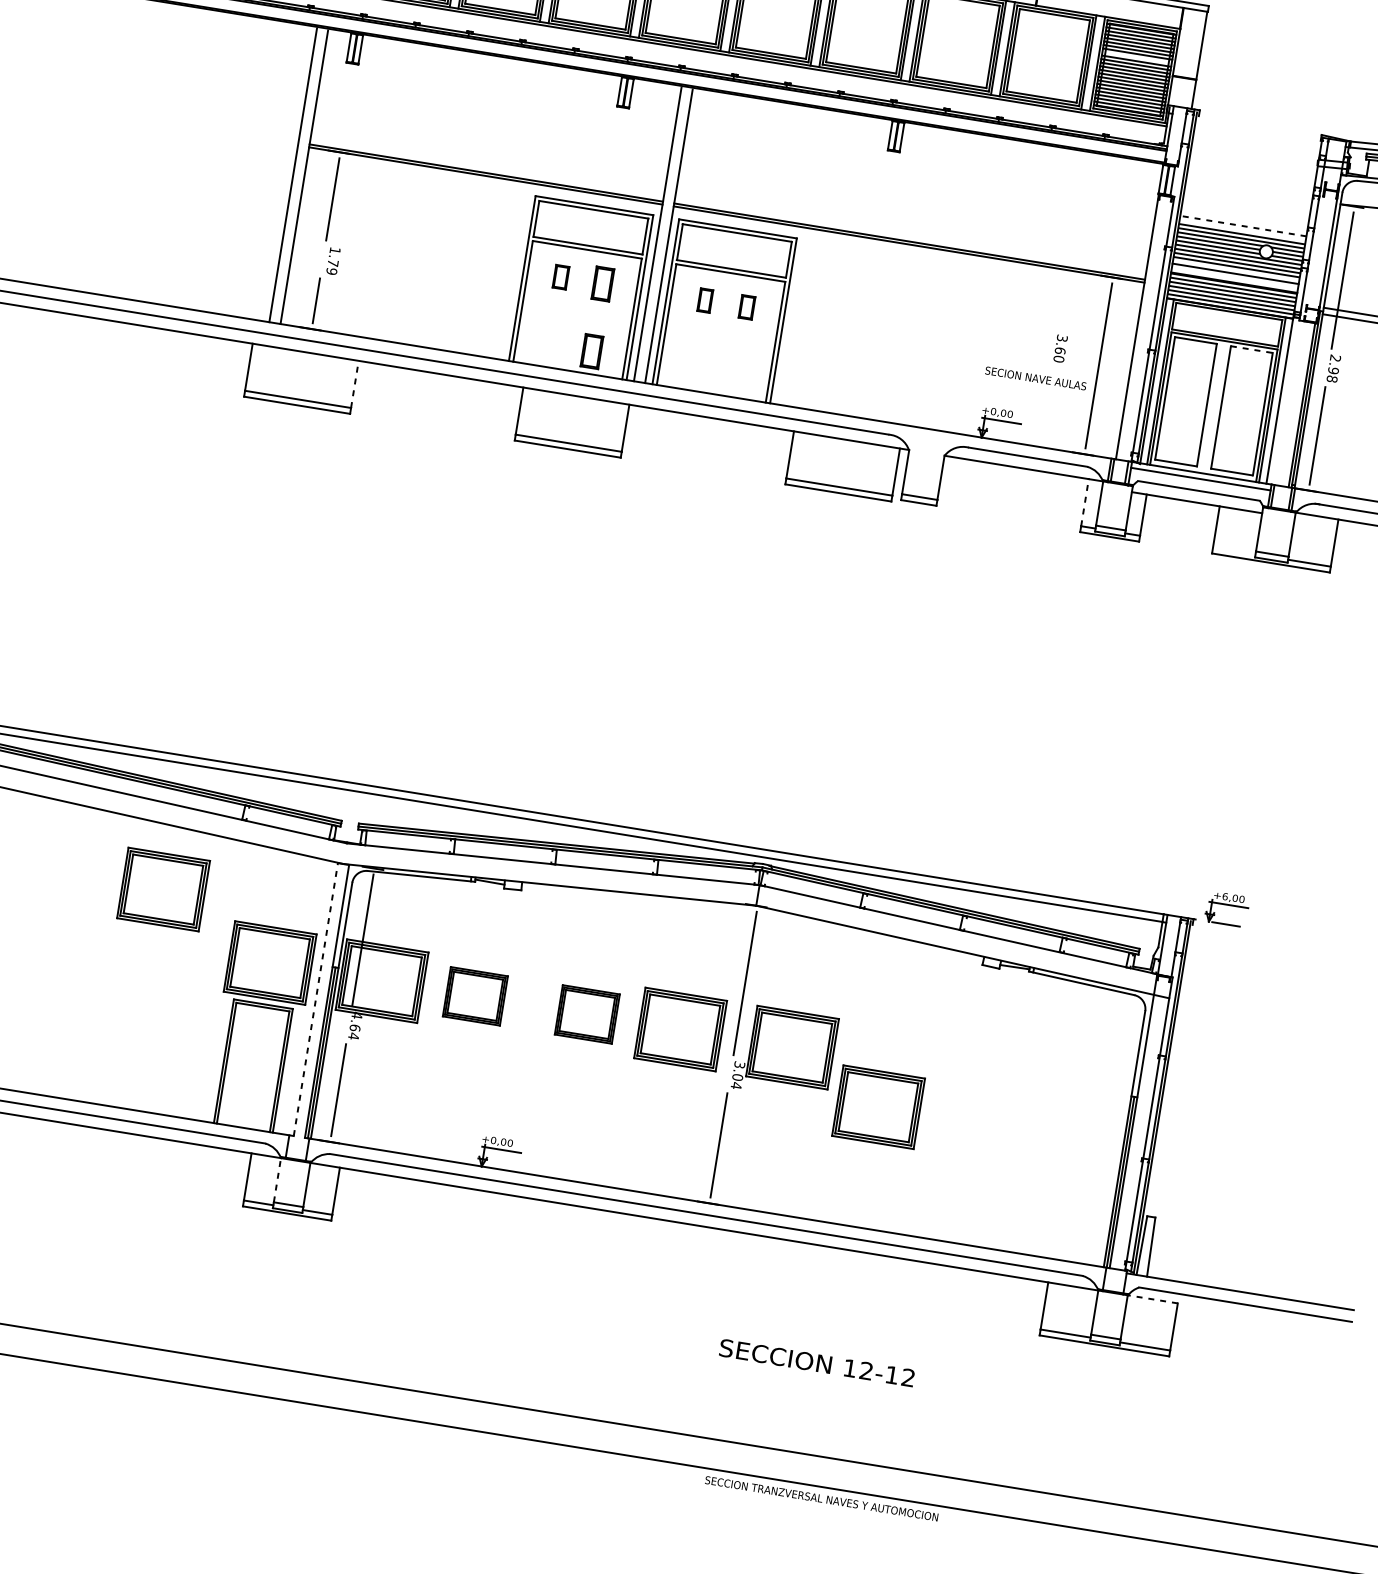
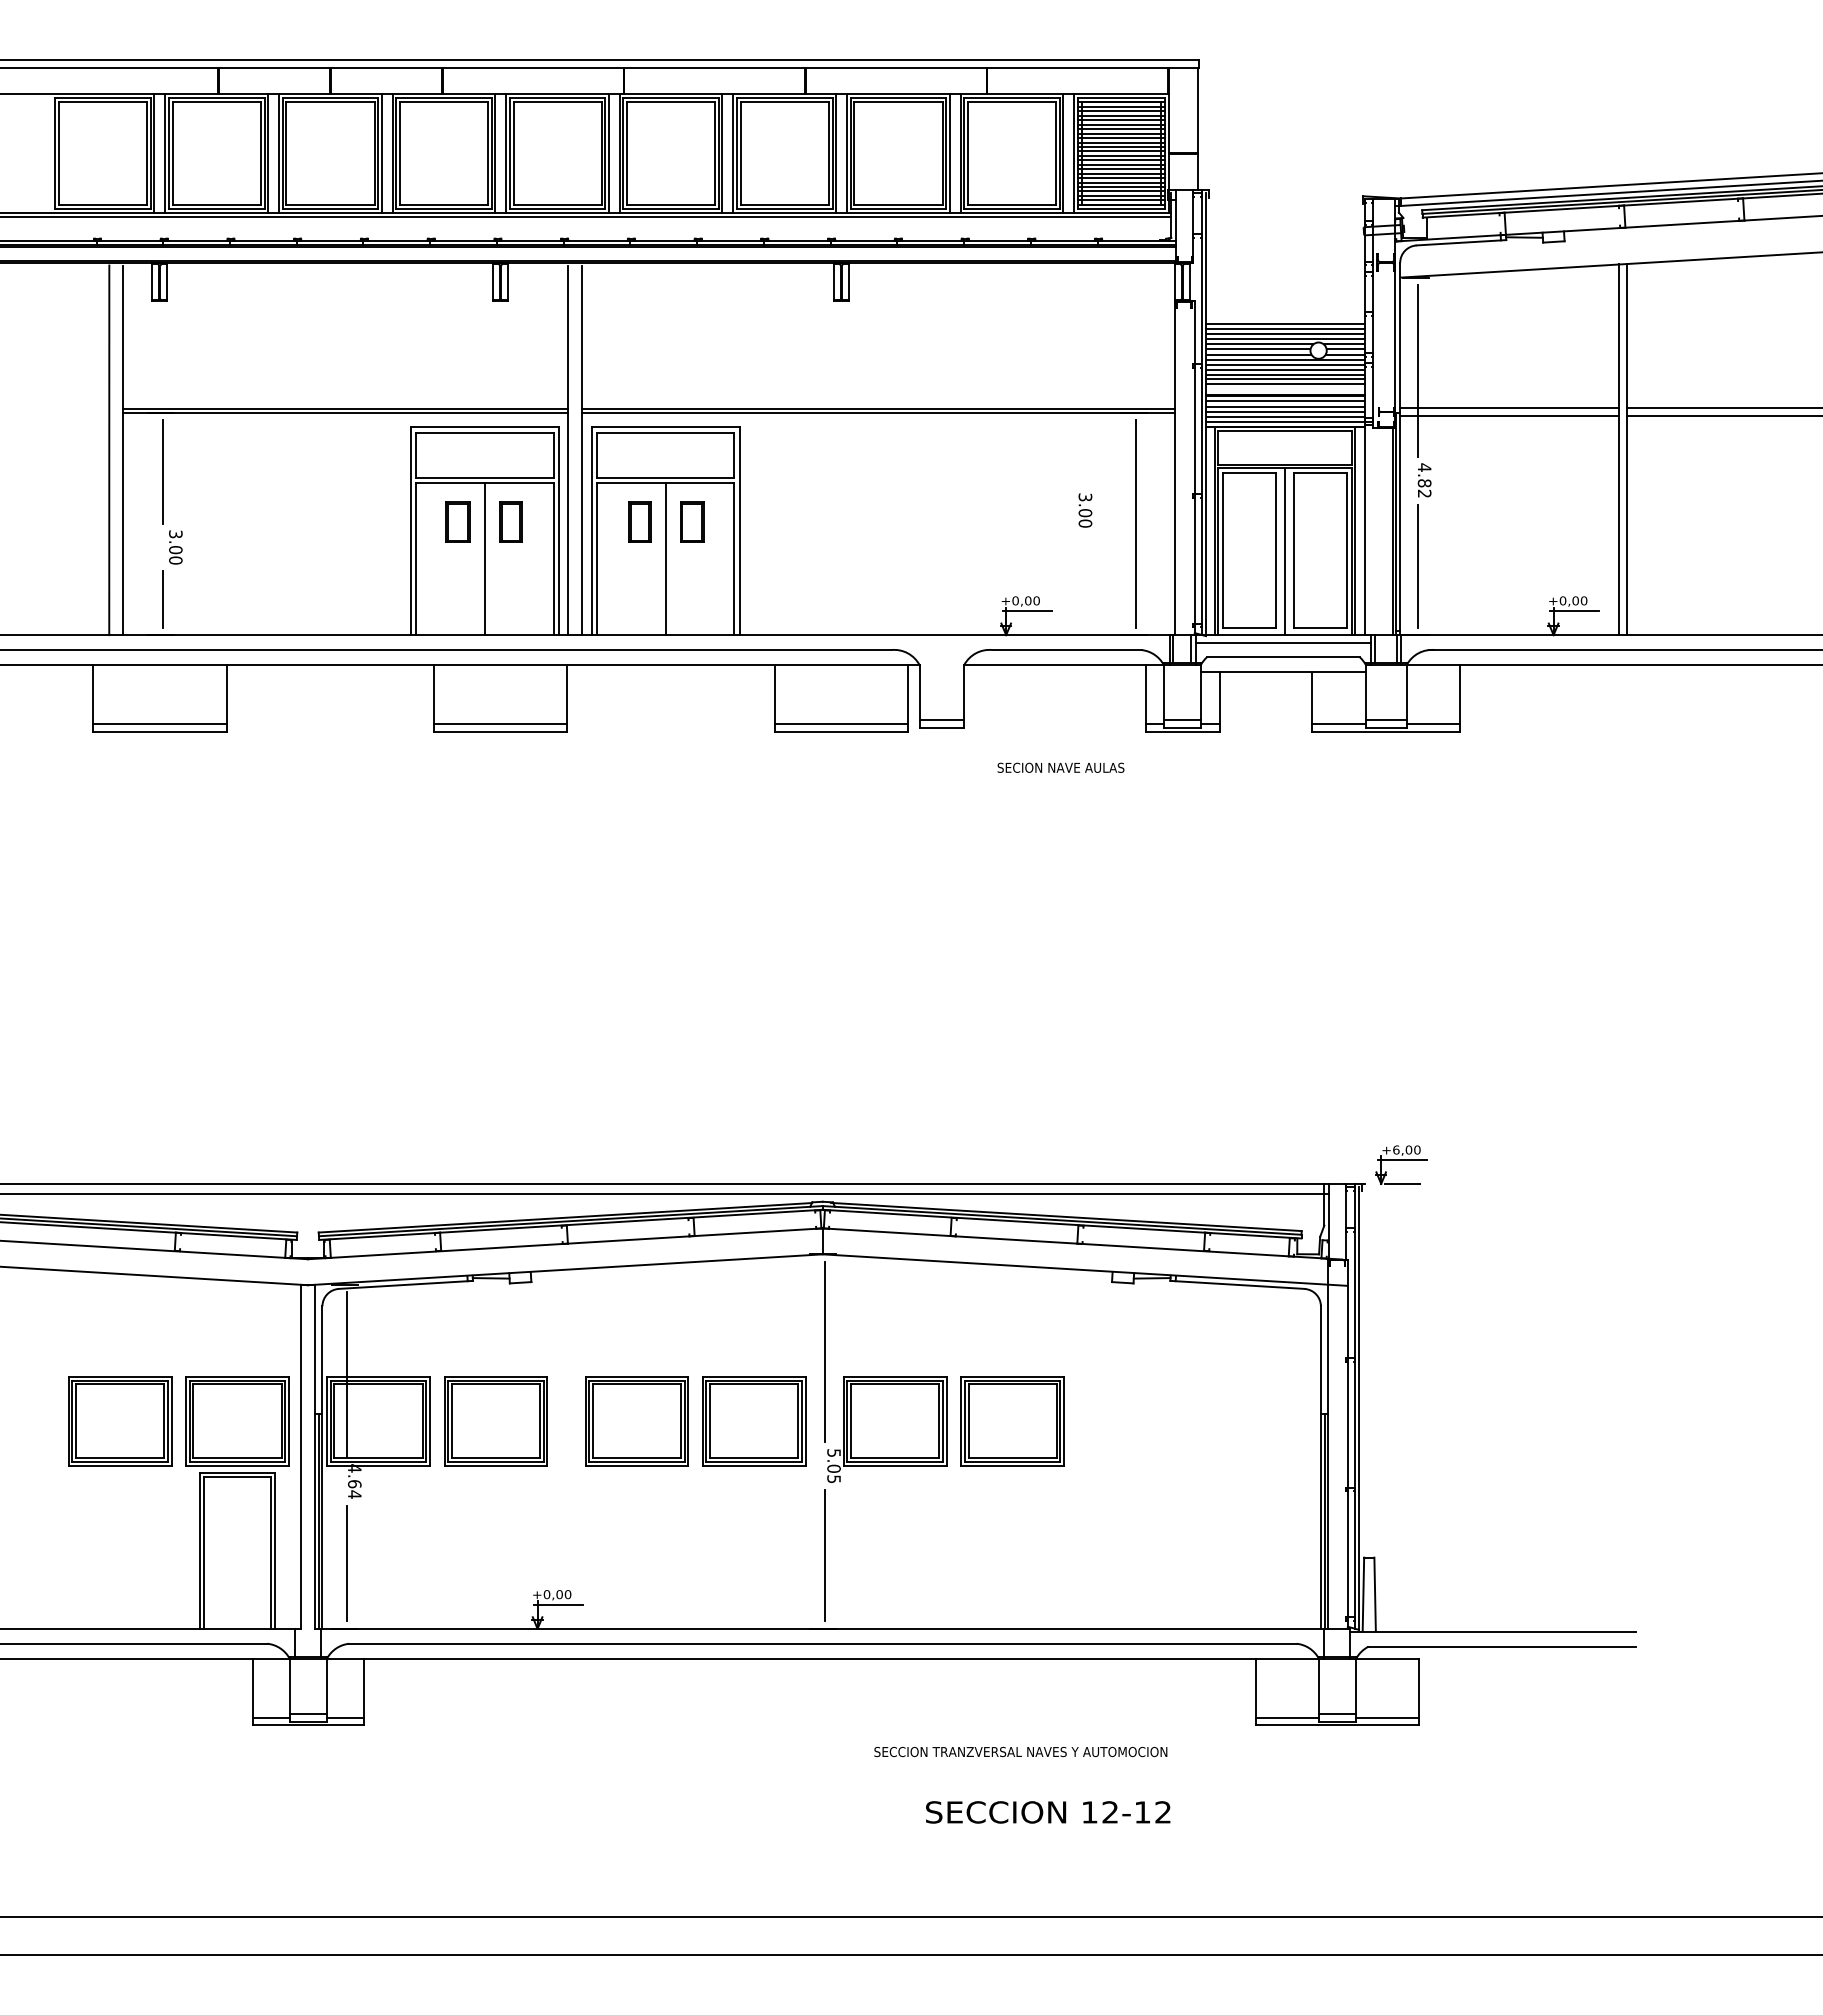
line: (1137, 58) -> (1121, 138), added
line: (1242, 225) -> (1284, 323), dashed -> solid
line: (1242, 229) -> (1284, 328), added
text: (333, 261) -> (175, 547), 1.79 -> 3.00
line: (1235, 270) -> (1284, 379), added
part: (560, 276) -> (457, 521), size x1.43
part: (705, 300) -> (639, 521), size x1.43
part: (747, 306) -> (692, 521), size x1.43
line: (577, 310) -> (485, 559), added
line: (720, 333) -> (665, 559), added
line: (1251, 349) -> (1319, 473), dashed -> solid
part: (591, 351) -> (510, 606), removed
text: (1060, 351) -> (1085, 513), 3.60 -> 3.00
text: (1333, 368) -> (1424, 480), 2.98 -> 4.82
text: (1035, 378) -> (1060, 767), moved
line: (354, 384) -> (226, 694), dashed -> solid
line: (1214, 407) -> (1285, 551), added
line: (1084, 502) -> (1145, 694), dashed -> solid
line: (1234, 551) -> (1338, 724), added
part: (163, 889) -> (120, 1421), moved
part: (474, 996) -> (495, 1421), size x1.43
line: (315, 999) -> (300, 1457), dashed -> solid
part: (586, 1014) -> (636, 1421), size x1.43
text: (737, 1075) -> (833, 1466), 3.04 -> 5.05
part: (878, 1107) -> (1012, 1421), moved
line: (277, 1180) -> (289, 1686), dashed -> solid
line: (1152, 1299) -> (1387, 1658), dashed -> solid
text: (817, 1363) -> (1048, 1812), moved
text: (821, 1499) -> (1020, 1752), moved

